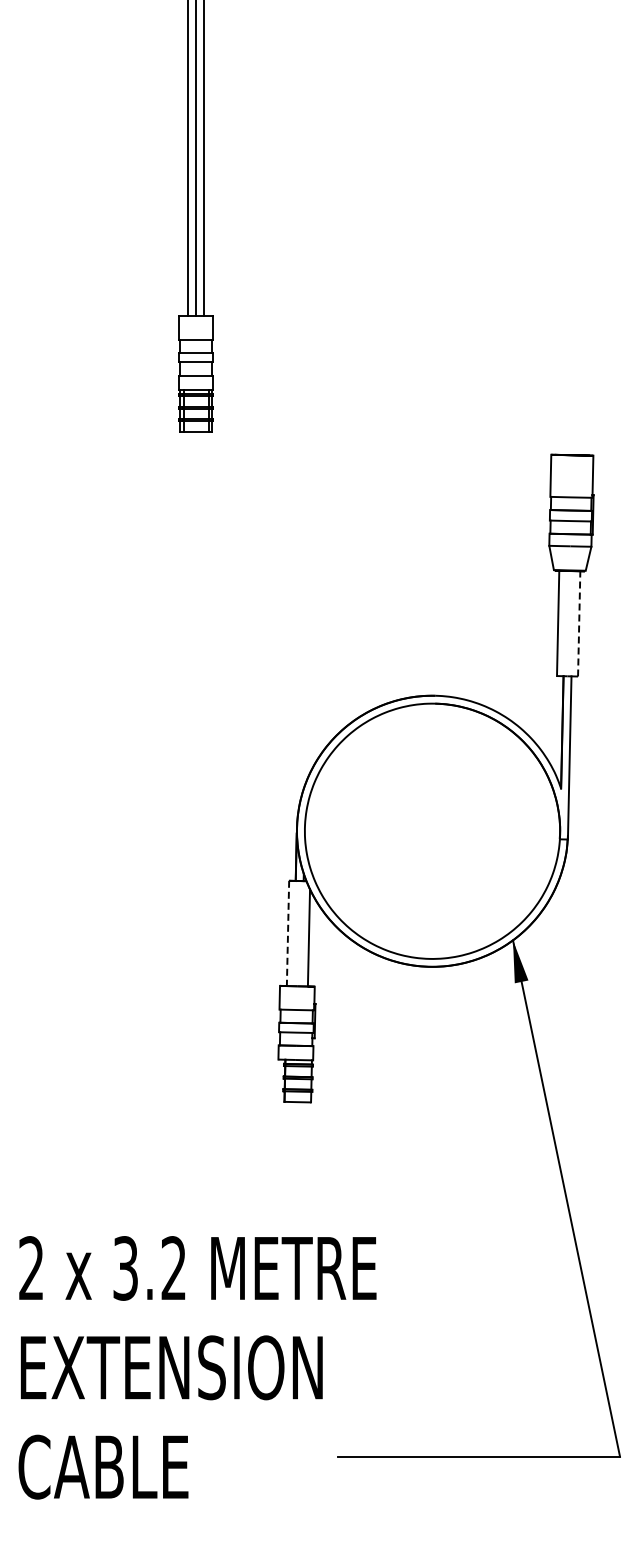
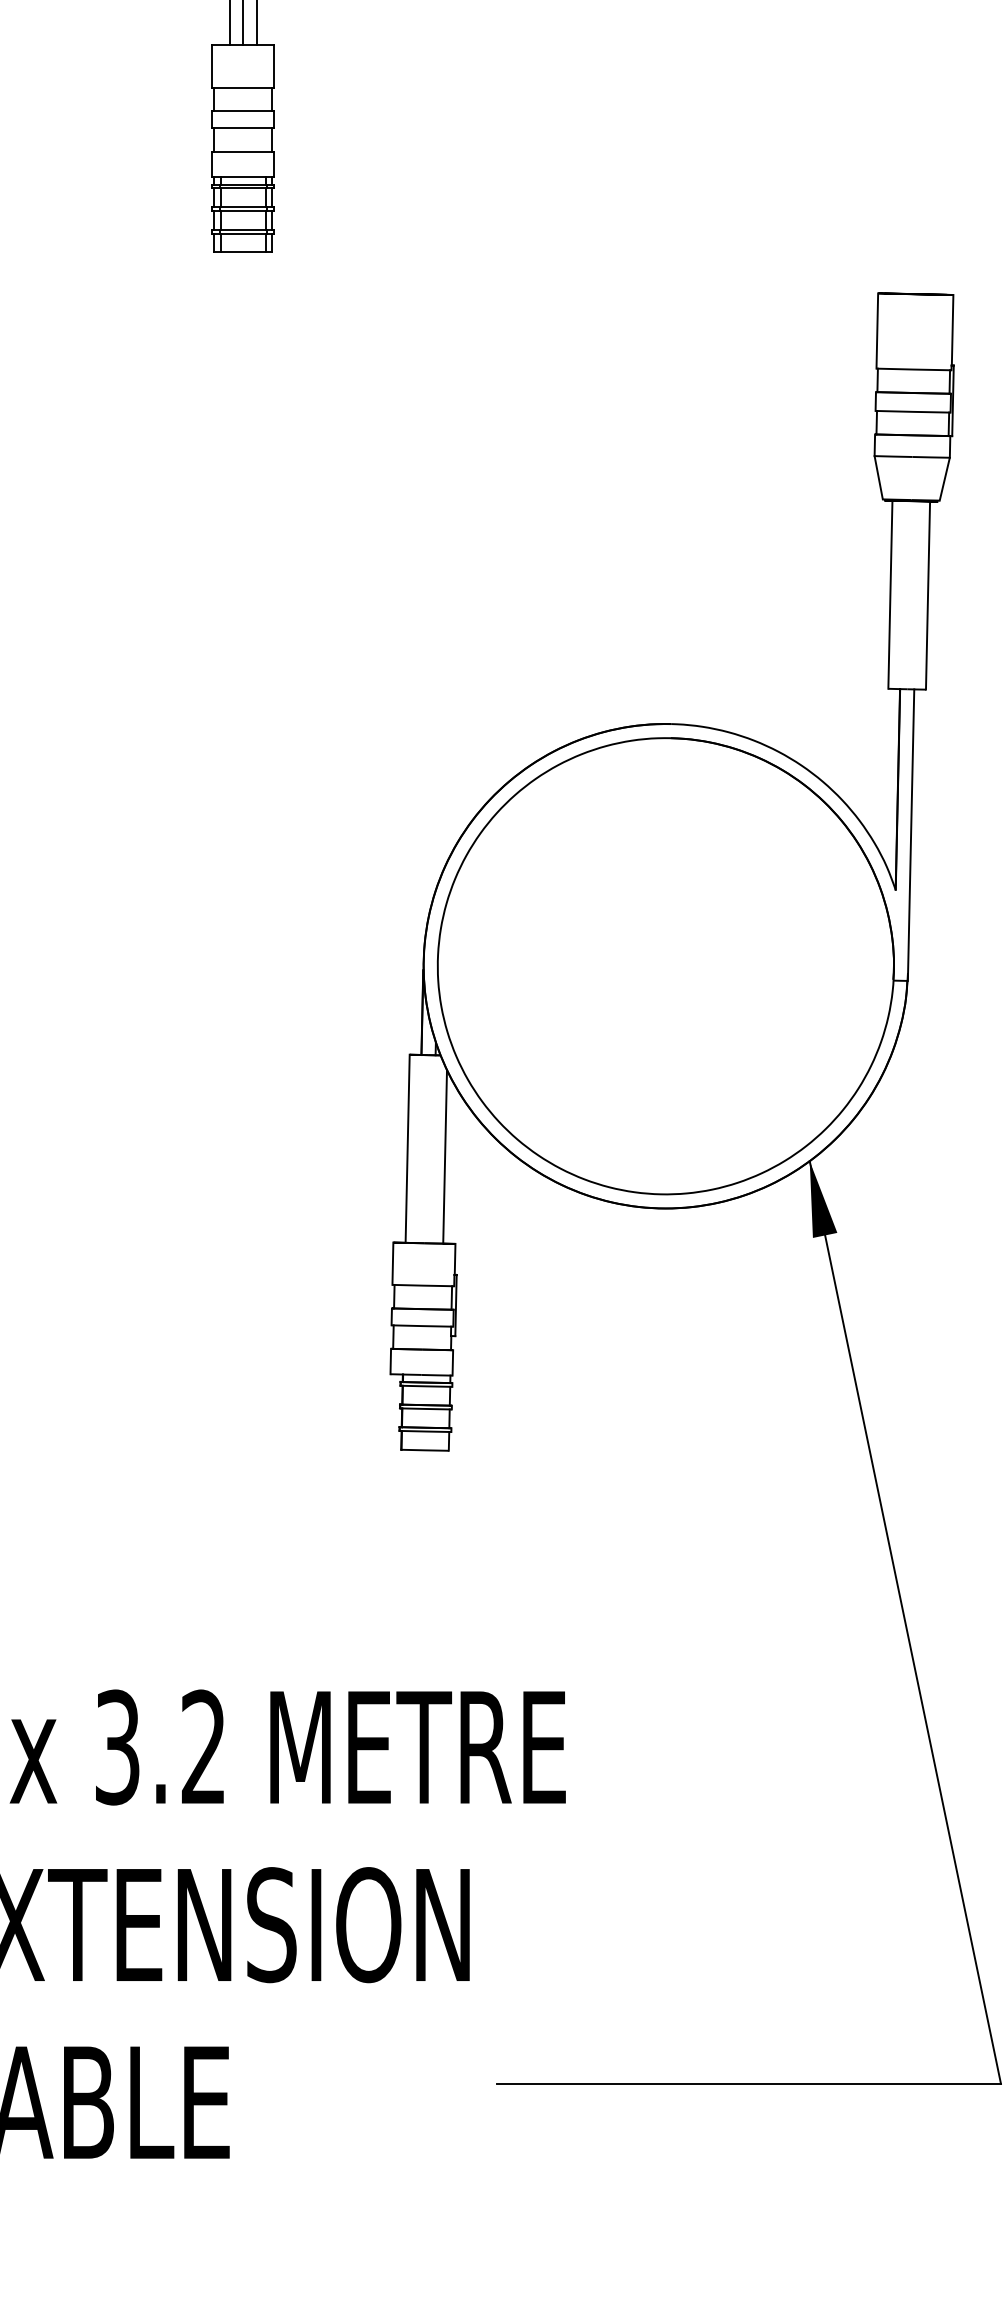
line: (579, 623) -> (928, 594), dashed -> solid
line: (288, 933) -> (408, 1148), dashed -> solid

